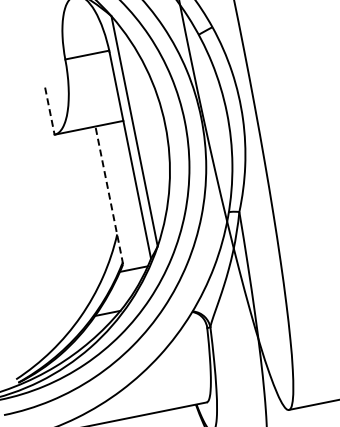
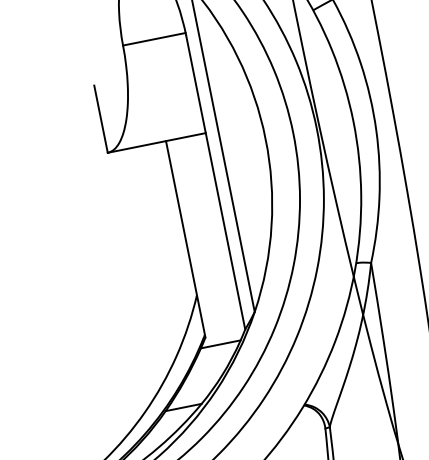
line: (49, 111) -> (100, 119), dashed -> solid
line: (109, 194) -> (186, 238), dashed -> solid

